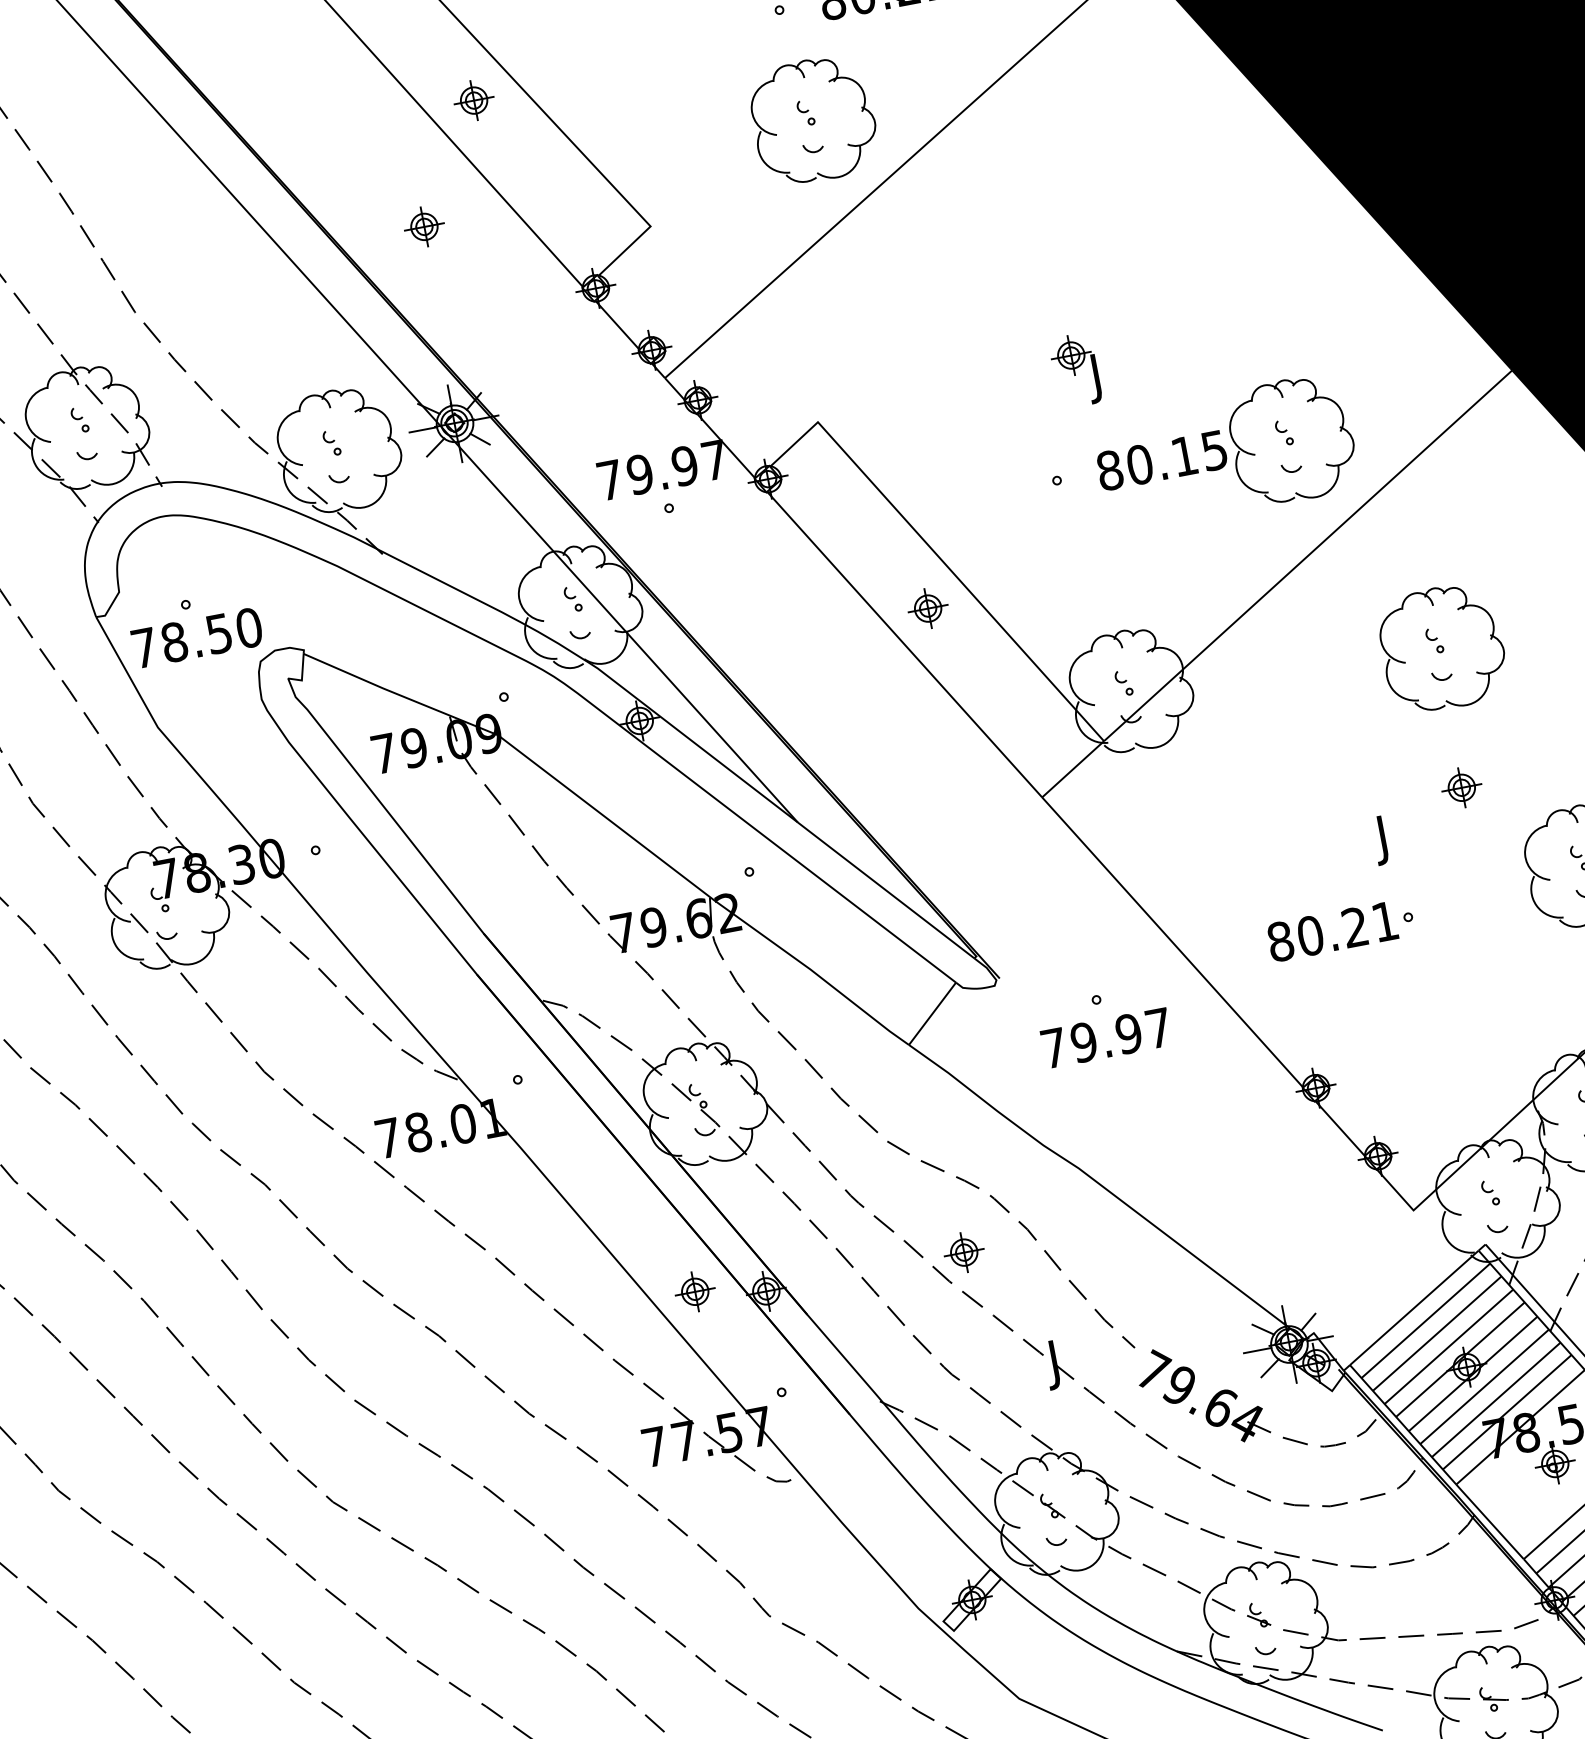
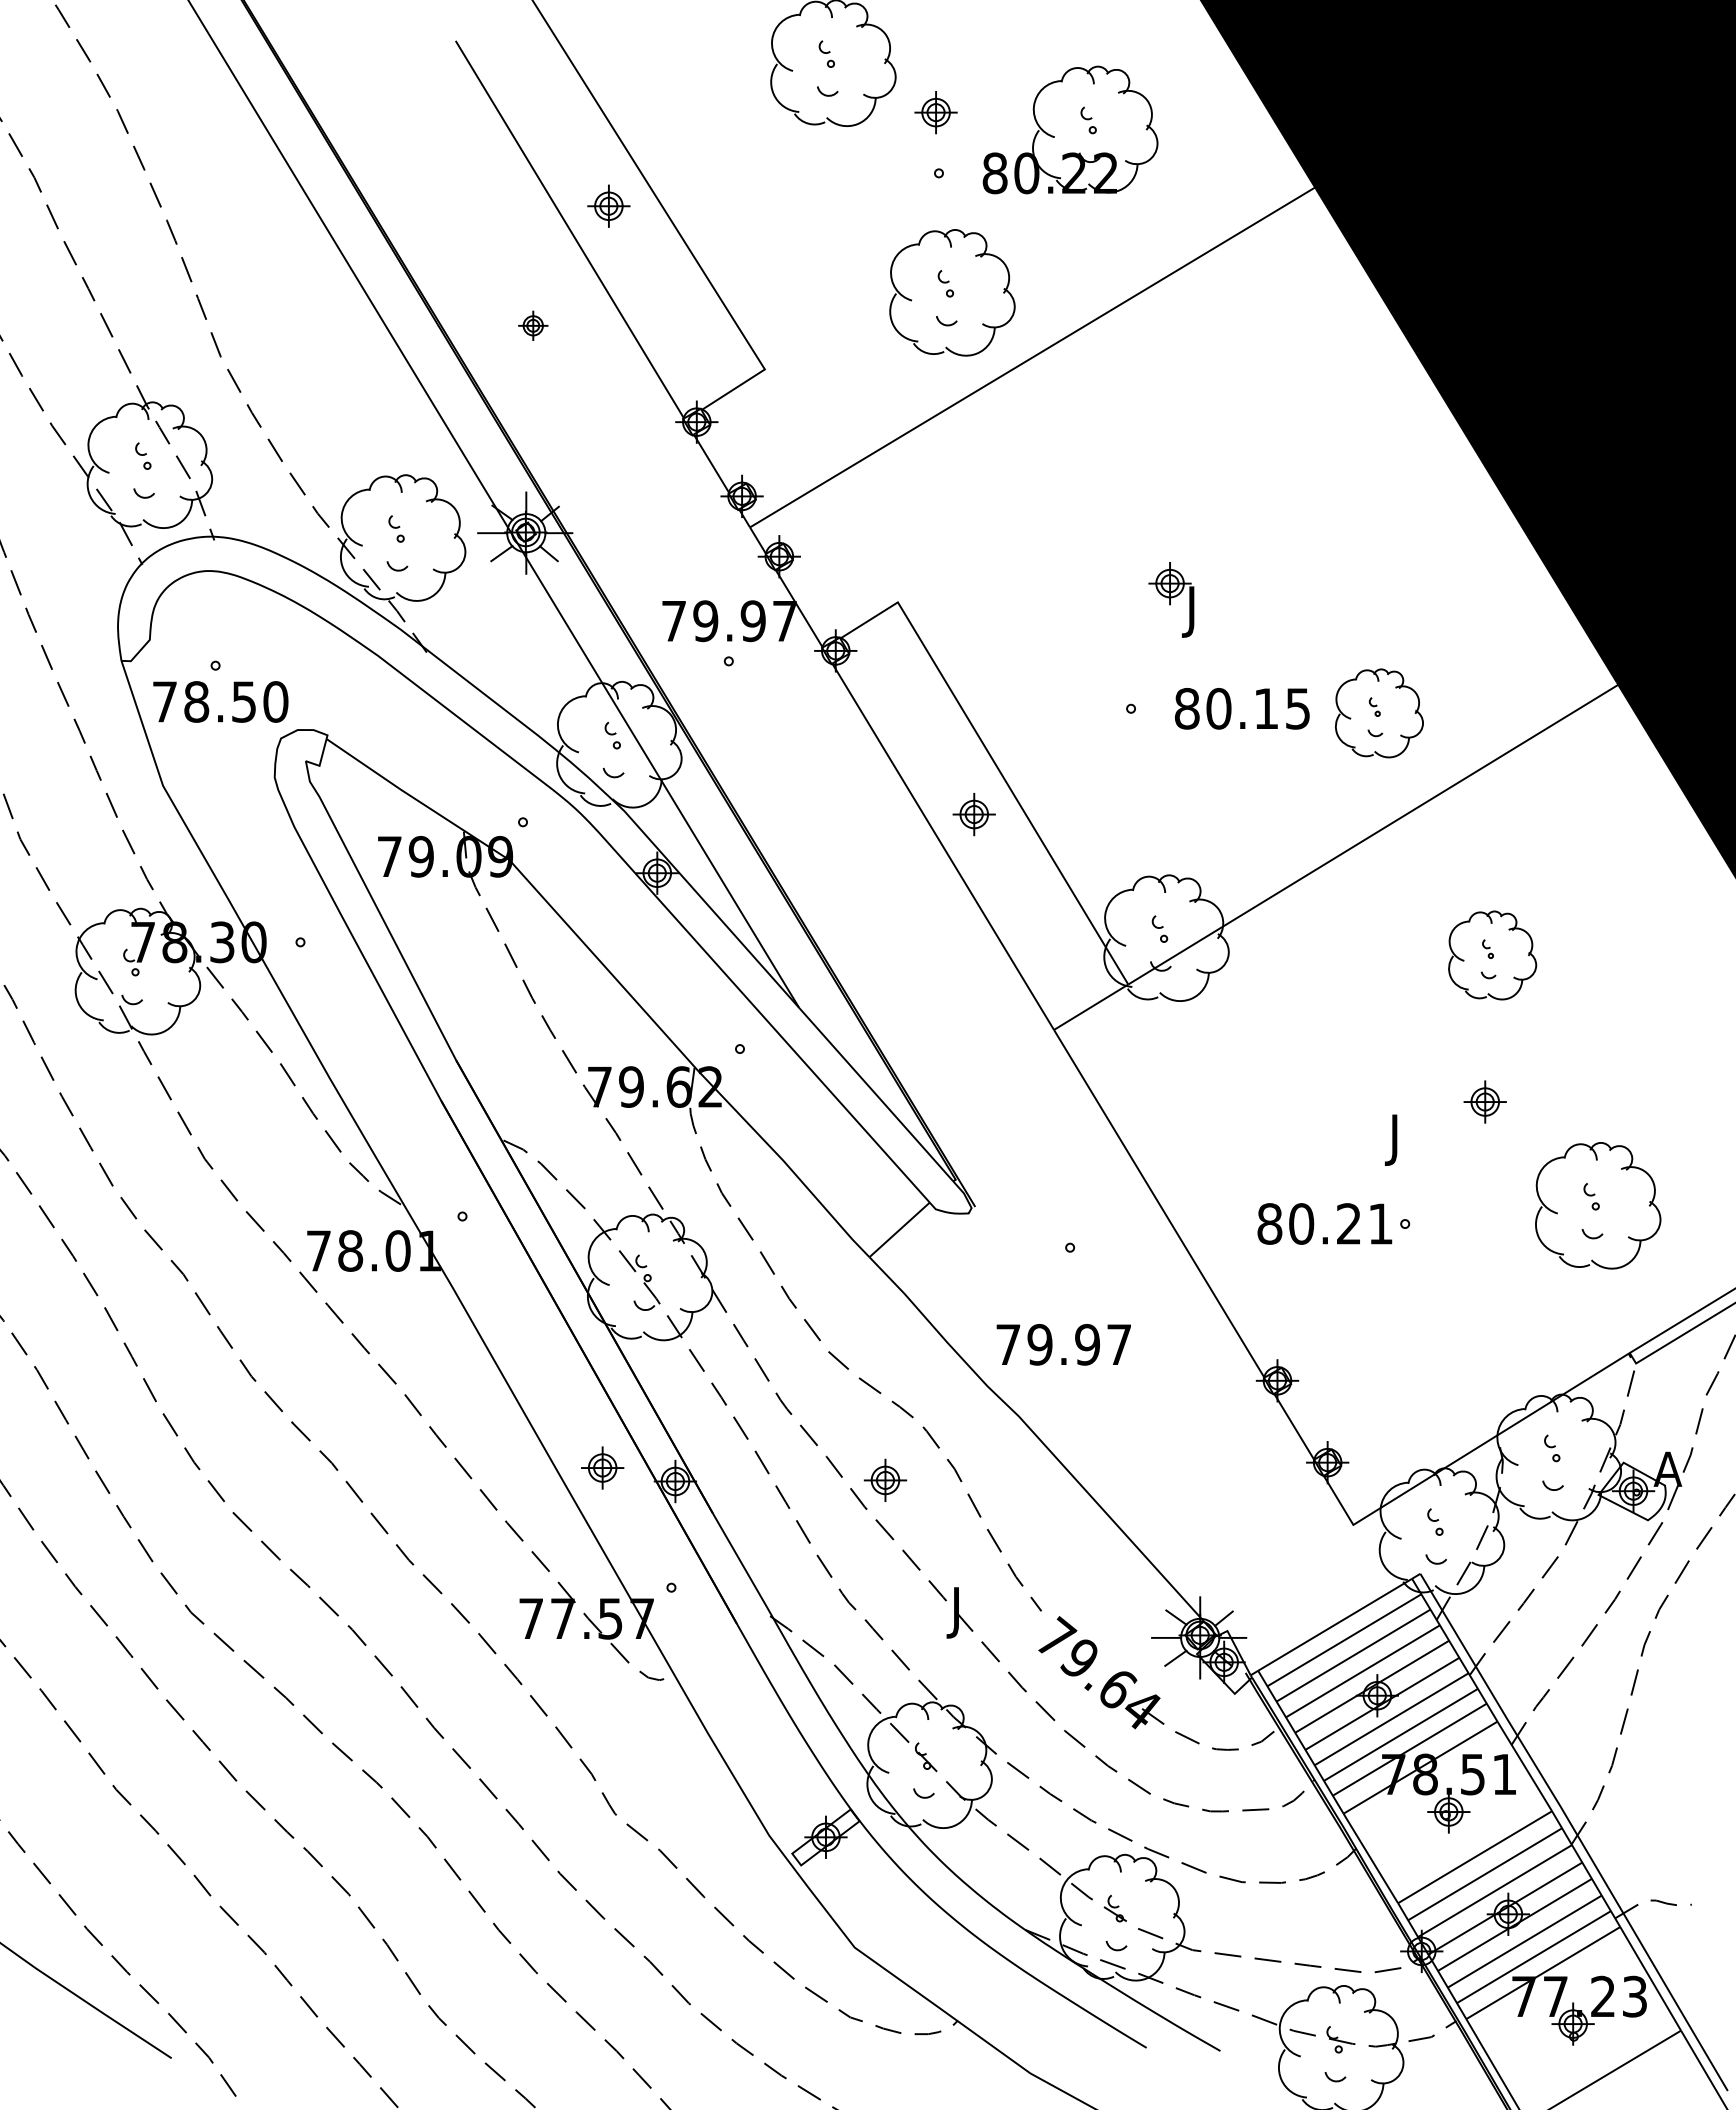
part: (423, 226) -> (532, 325), size x0.7
part: (1292, 440) -> (1379, 713), size x0.7
part: (1442, 648) -> (1492, 955), size x0.7
text: (1106, 1037) -> (1063, 1344), moved

